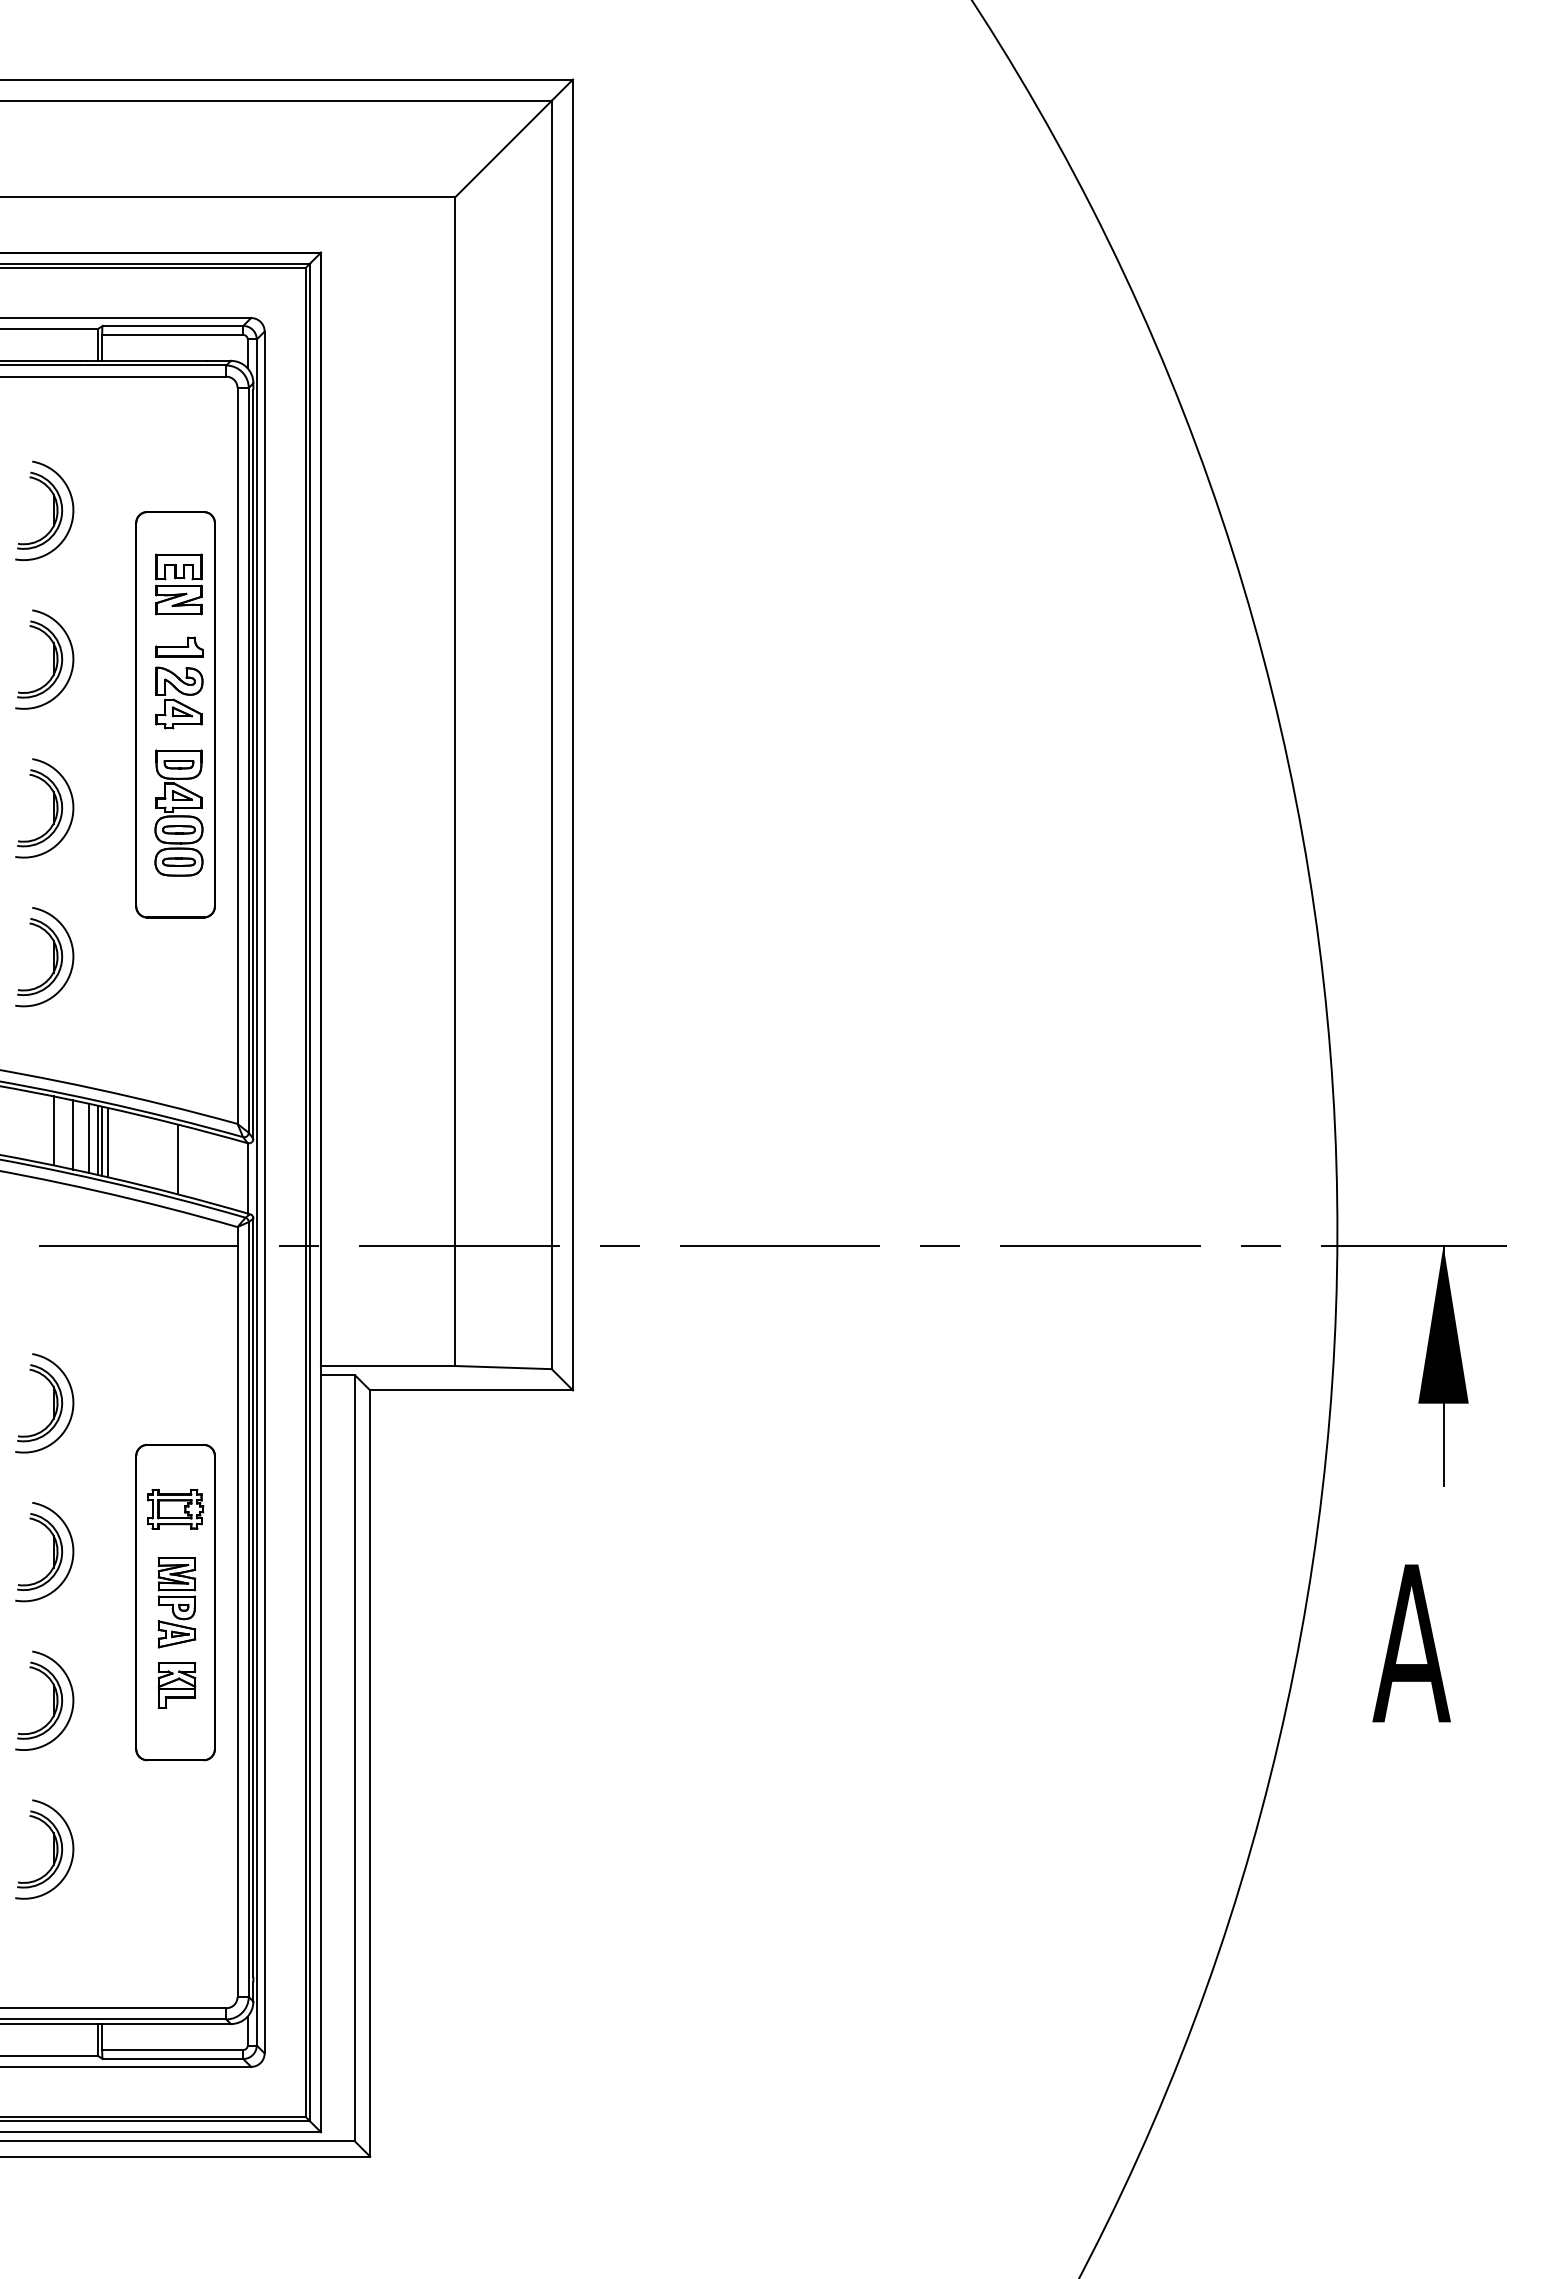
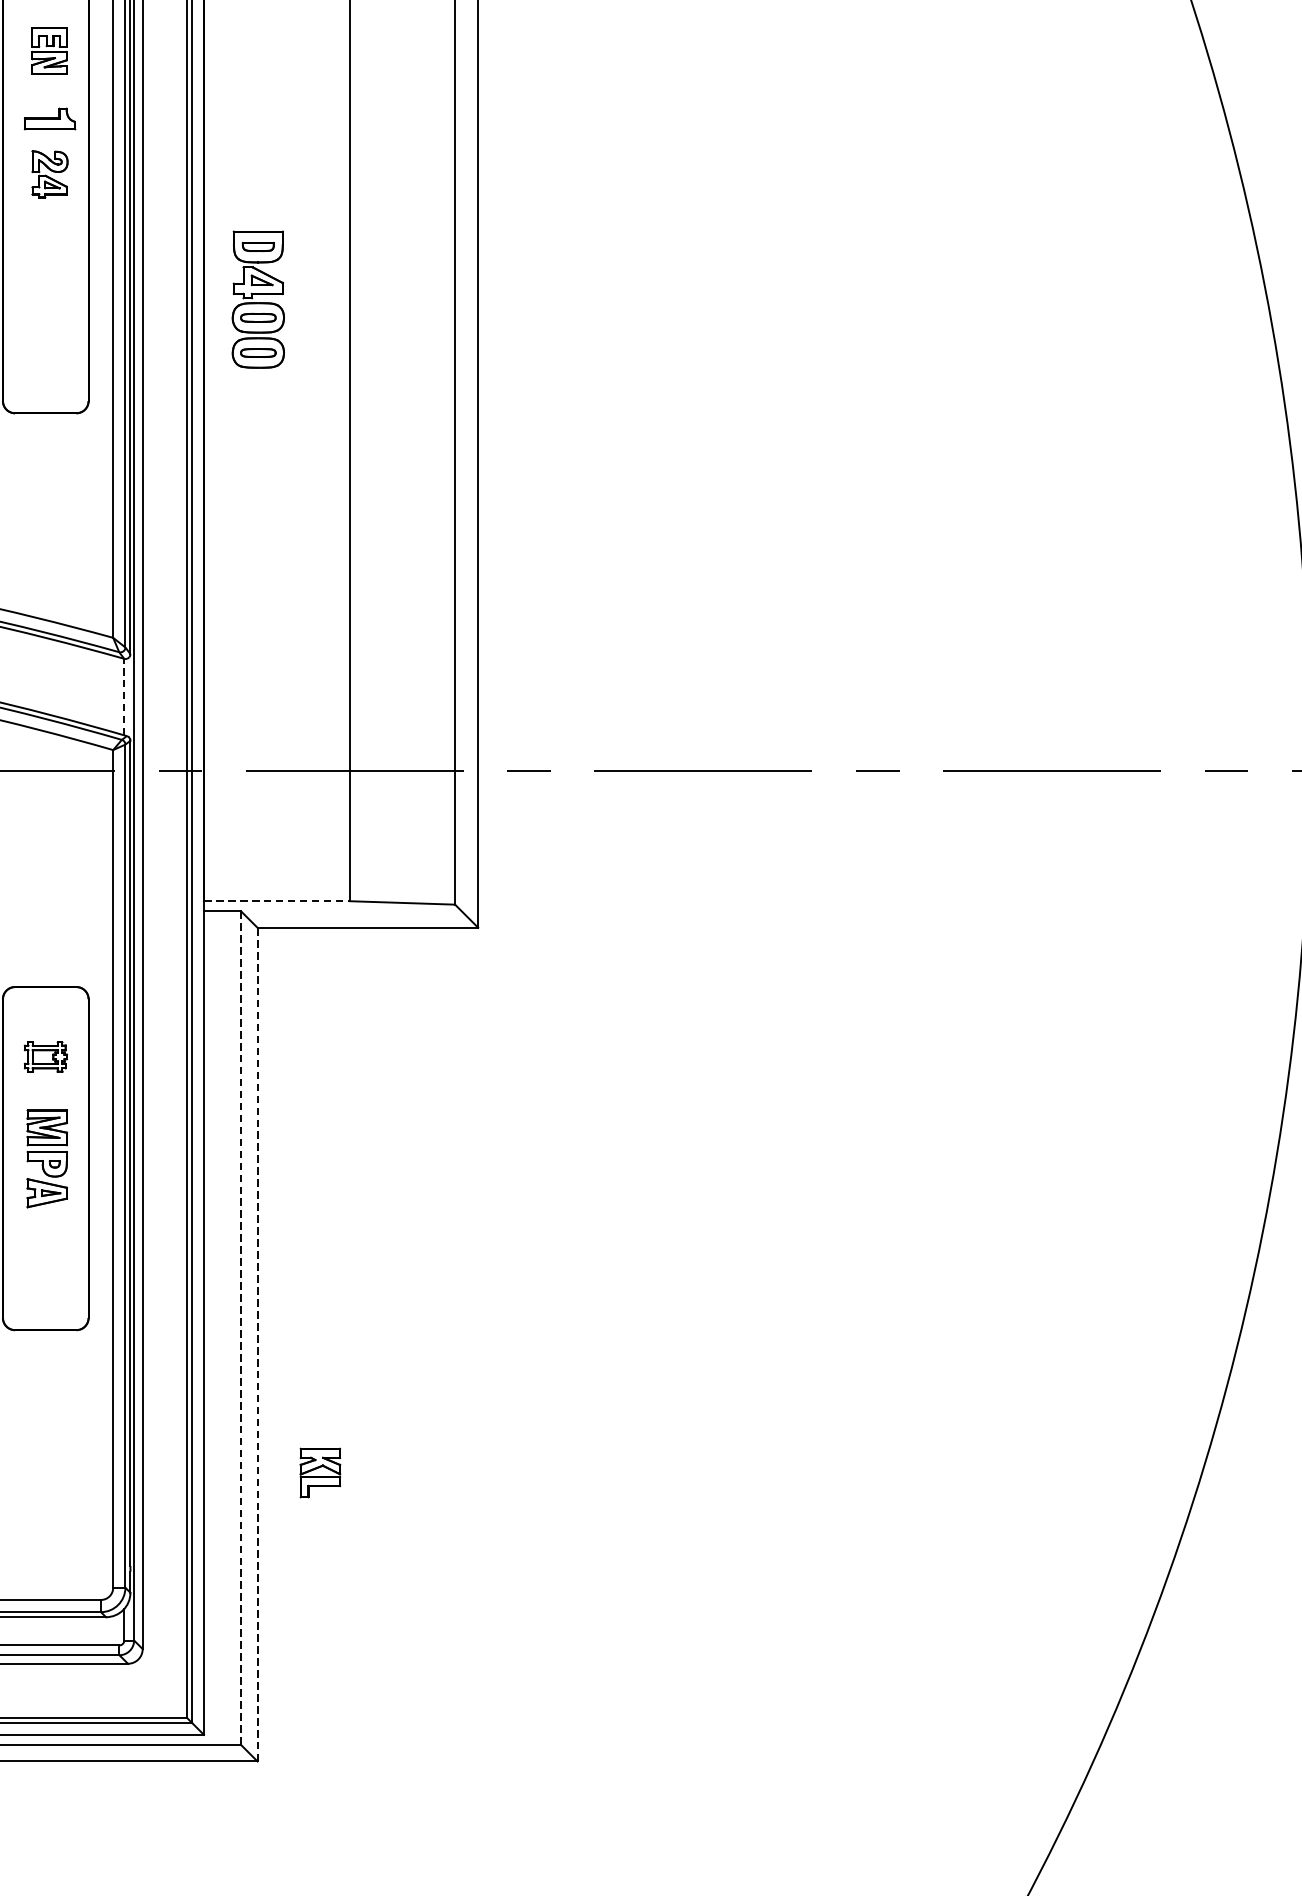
part: (178, 584) -> (48, 50), size x0.7
part: (179, 697) -> (50, 173), size x0.7
part: (178, 812) -> (257, 299), moved
line: (178, 1159) -> (48, 676), removed
line: (247, 1177) -> (124, 696), solid -> dashed
line: (388, 1366) -> (277, 901), solid -> dashed
part: (175, 1508) -> (45, 1056), size x0.7
part: (176, 1685) -> (319, 1472), moved
line: (355, 1758) -> (241, 1328), solid -> dashed
line: (370, 1773) -> (257, 1344), solid -> dashed

